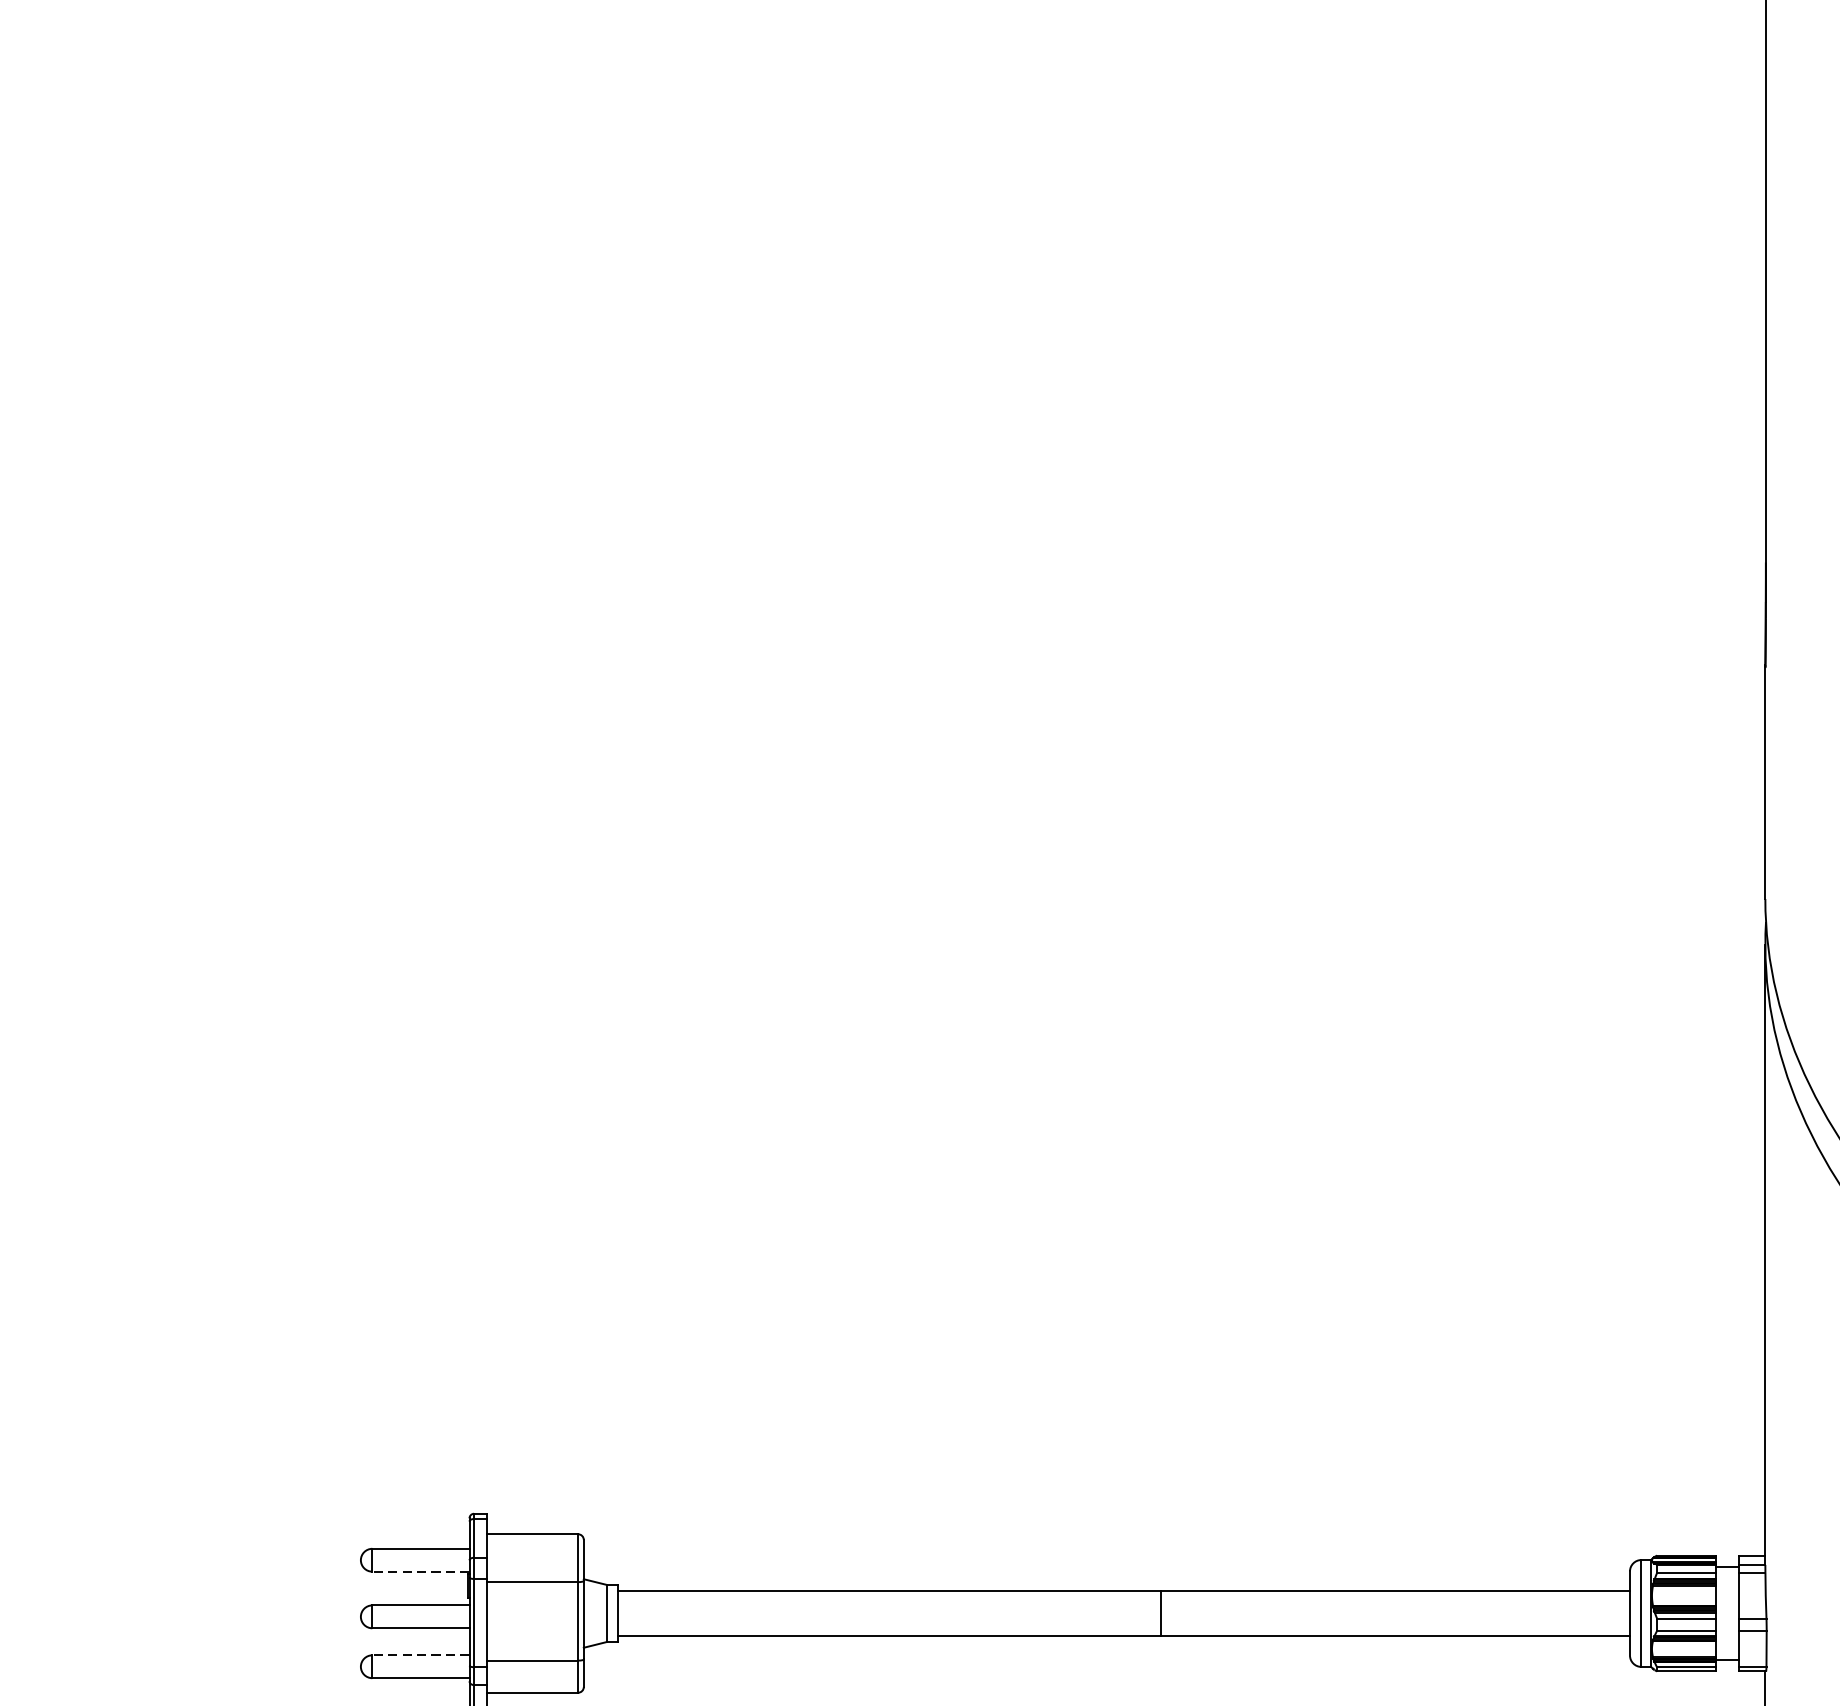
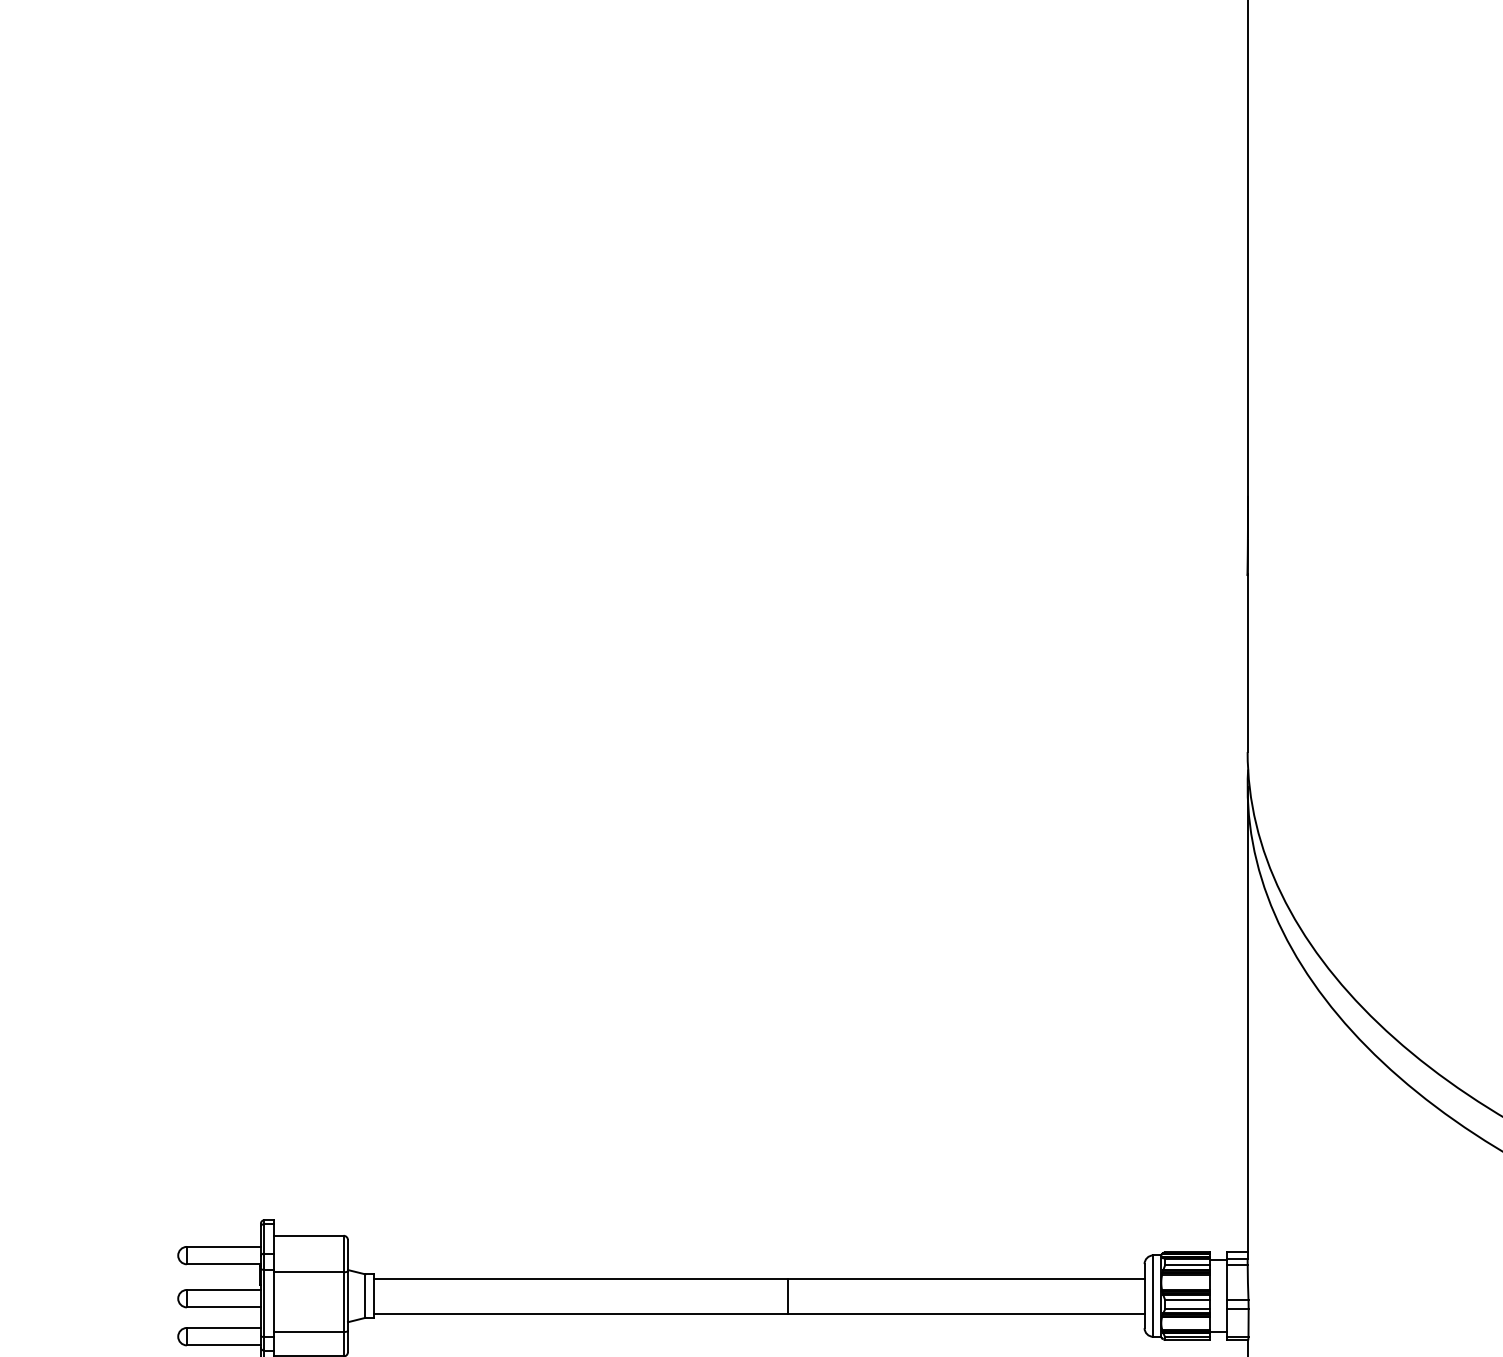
line: (420, 1571) -> (223, 1264), dashed -> solid
line: (420, 1654) -> (223, 1327), dashed -> solid

